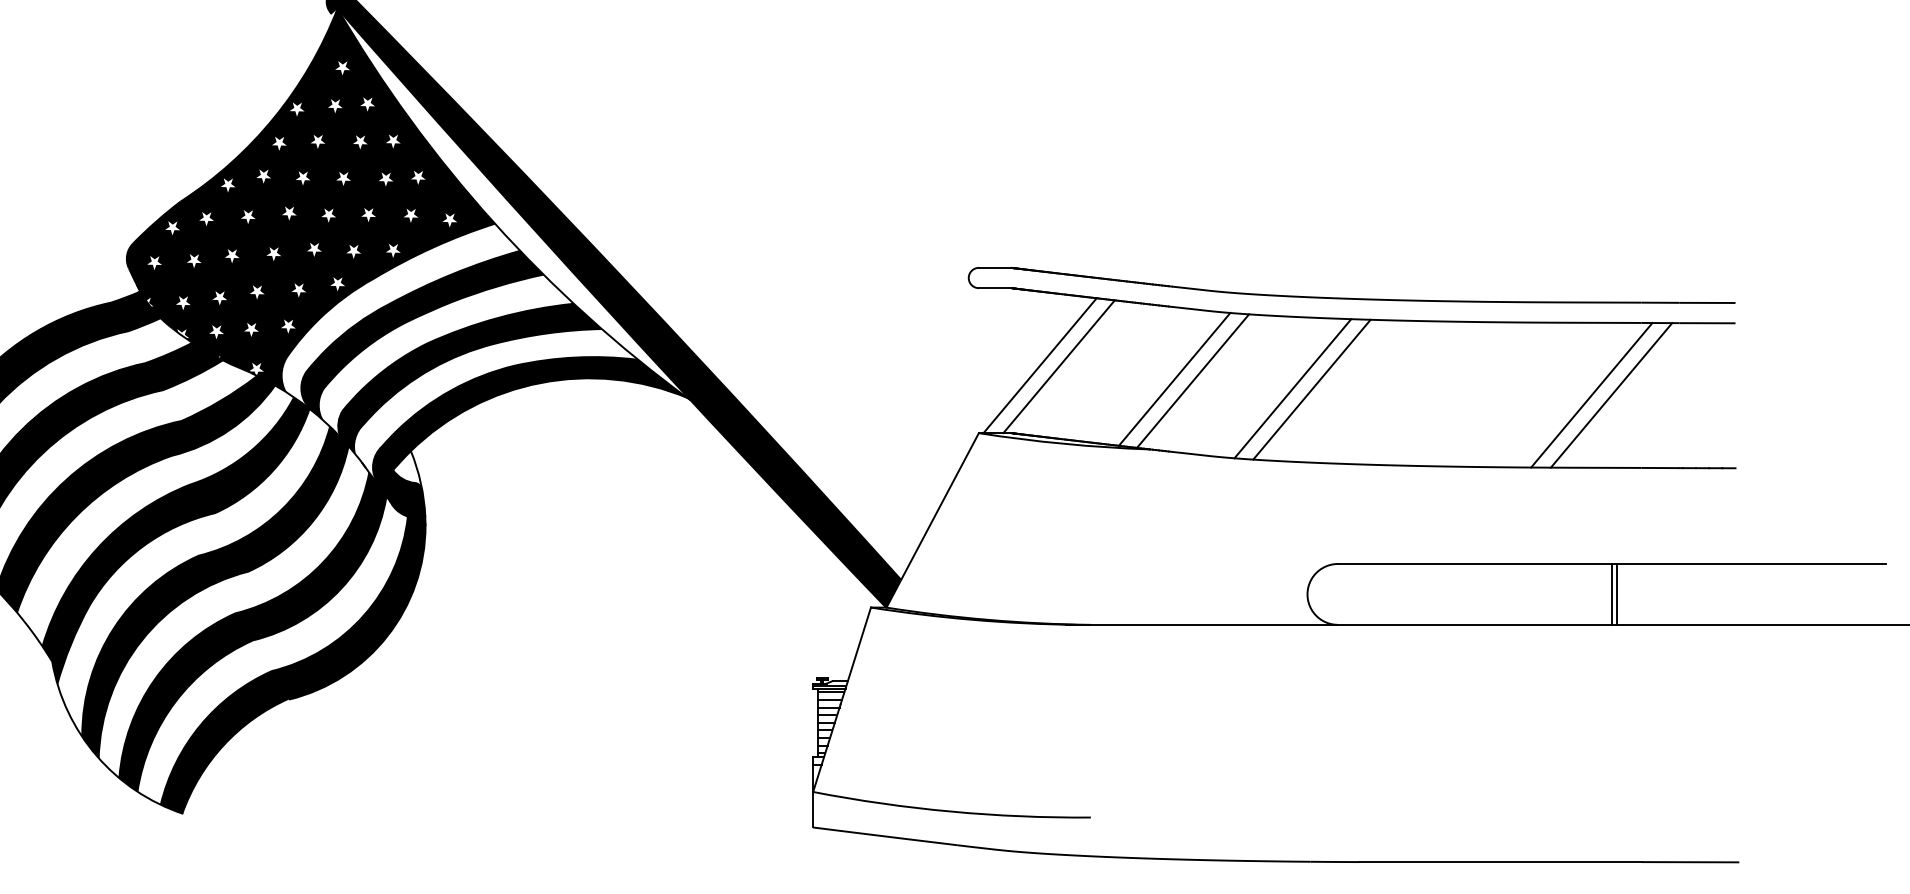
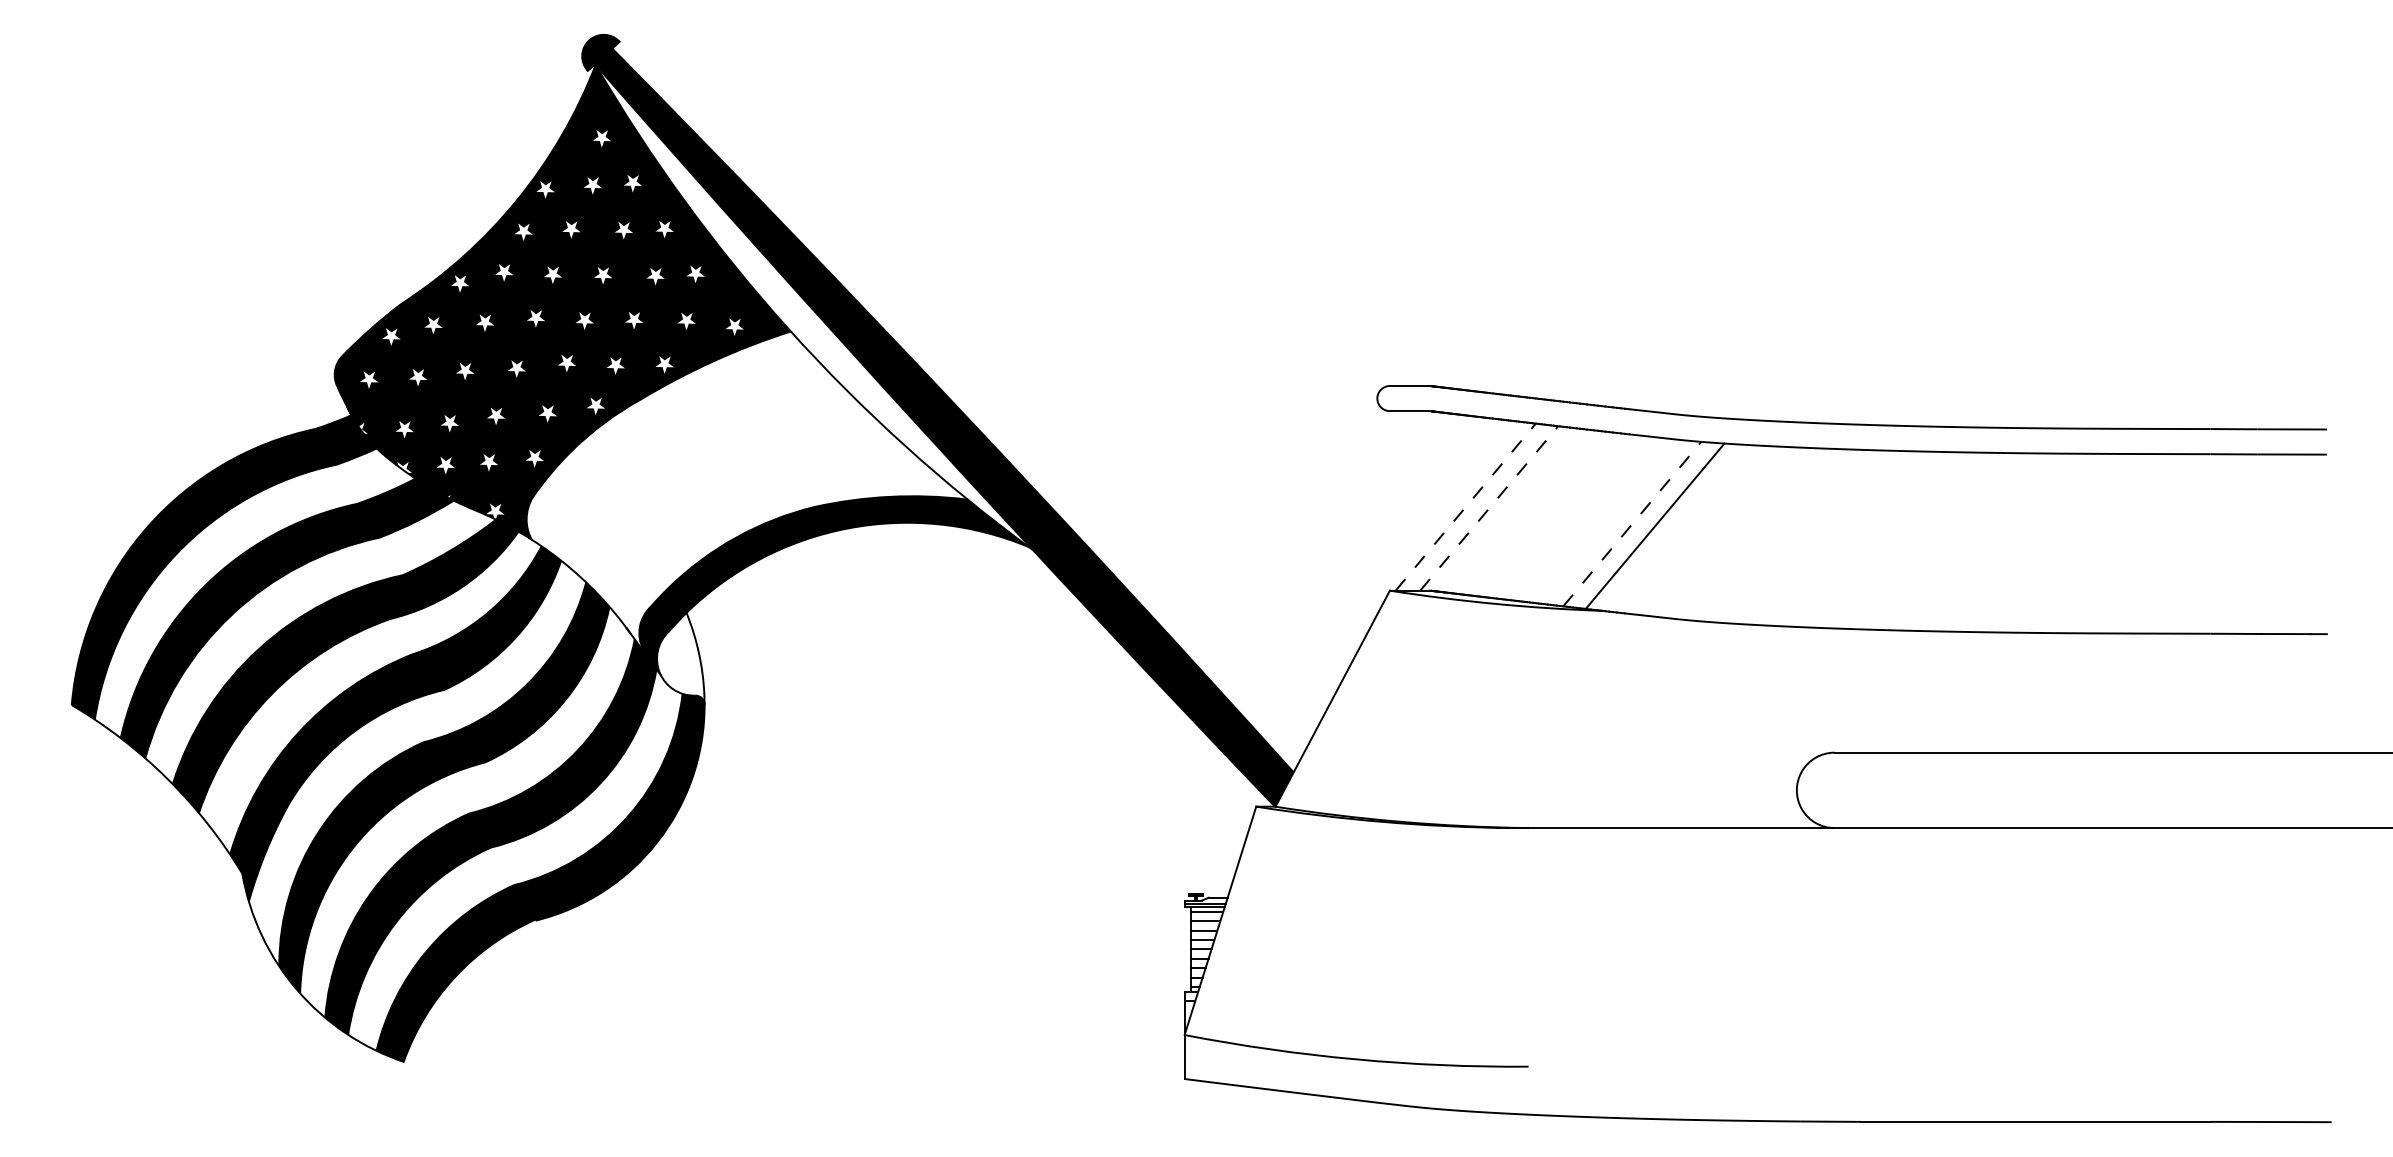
fill: (422, 335) -> (700, 469), removed
line: (1040, 365) -> (1466, 506), solid -> dashed
line: (1059, 366) -> (1489, 508), solid -> dashed
fill: (469, 378) -> (759, 523), removed
line: (1174, 378) -> (1632, 523), solid -> dashed
line: (1292, 388) -> (1778, 535), removed
line: (1312, 389) -> (1802, 536), removed
line: (1591, 395) -> (2148, 543), removed
line: (1611, 395) -> (2173, 543), removed
fill: (406, 496) -> (680, 669), removed
line: (1612, 594) -> (2174, 790), removed
line: (1617, 594) -> (2180, 790), removed

